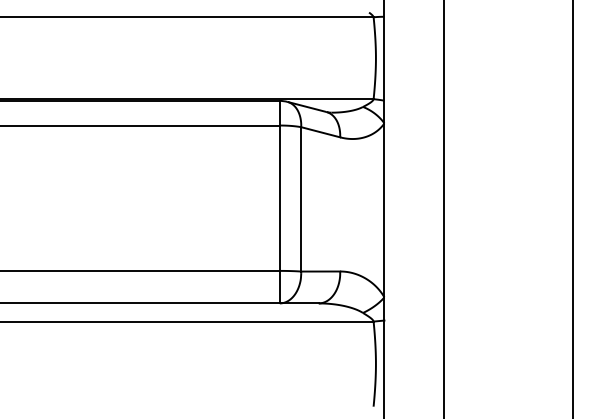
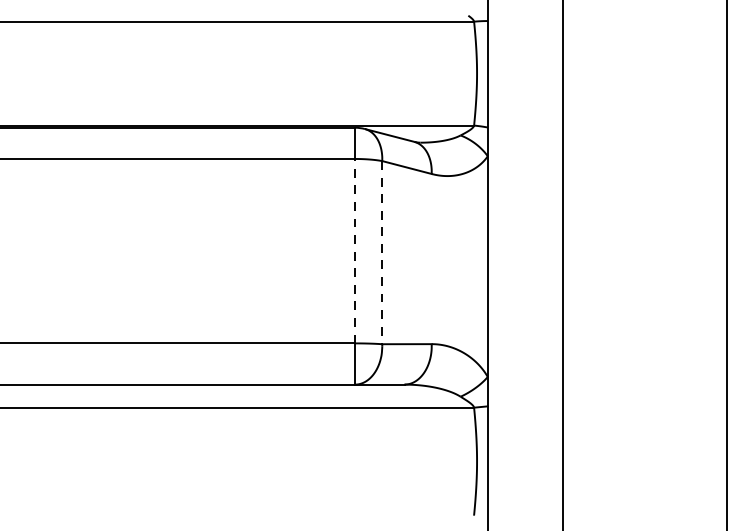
line: (279, 198) -> (354, 251), solid -> dashed
line: (301, 199) -> (382, 252), solid -> dashed

